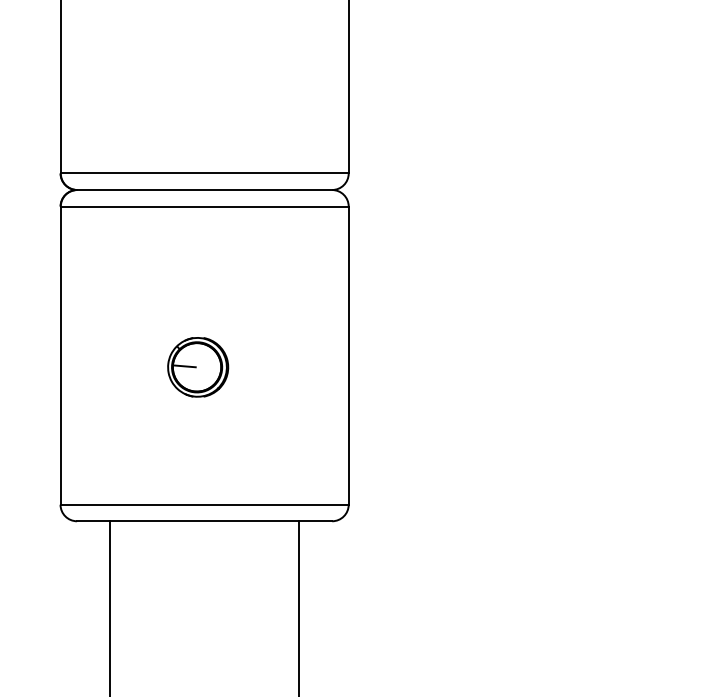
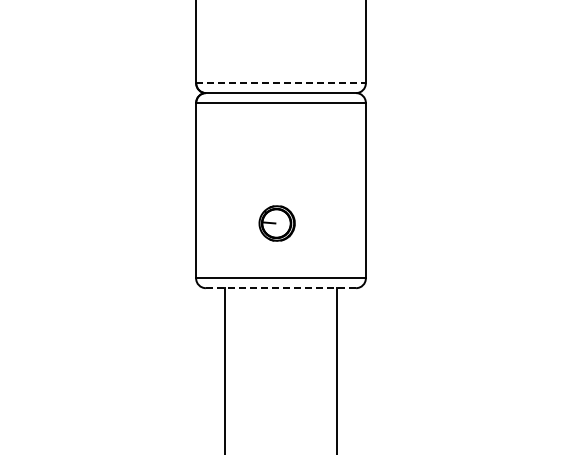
line: (205, 173) -> (281, 83), solid -> dashed
part: (196, 367) -> (276, 223), moved
line: (203, 521) -> (280, 288), solid -> dashed

